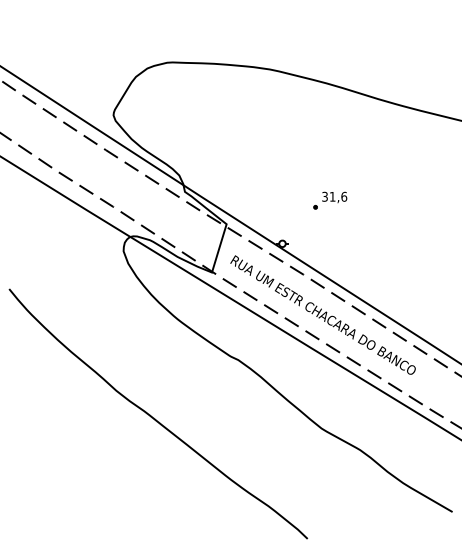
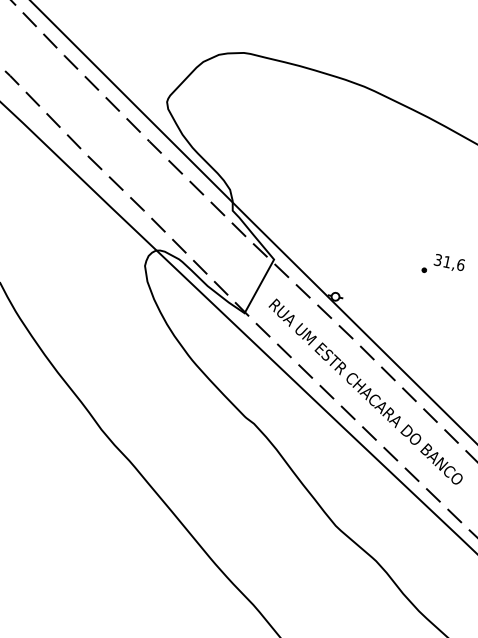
part: (330, 200) -> (443, 265), moved

